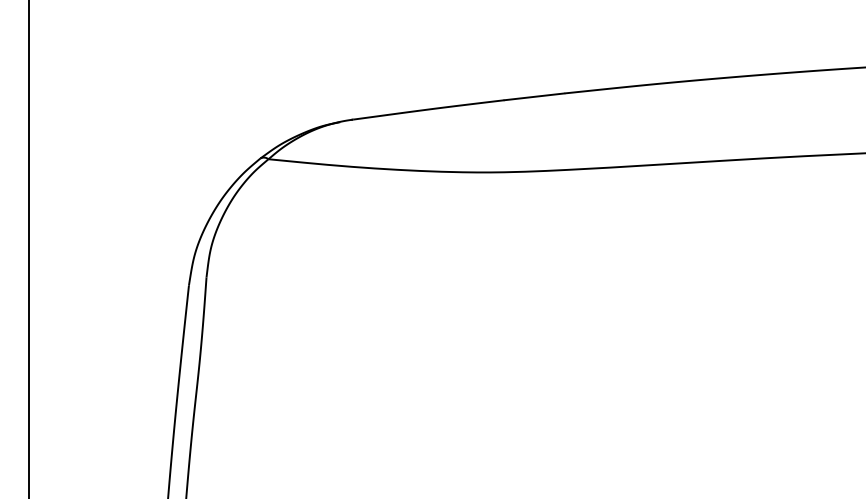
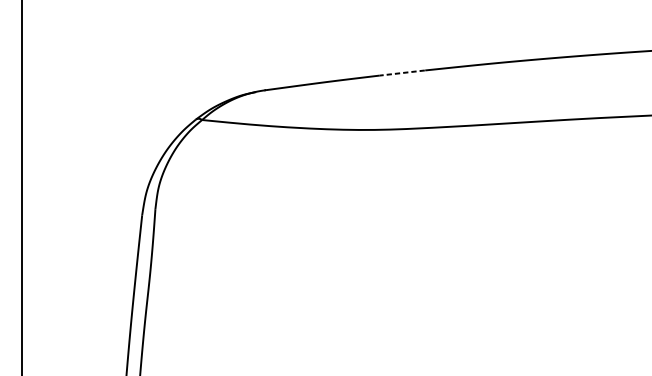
line: (533, 96) -> (401, 72), solid -> dashed

